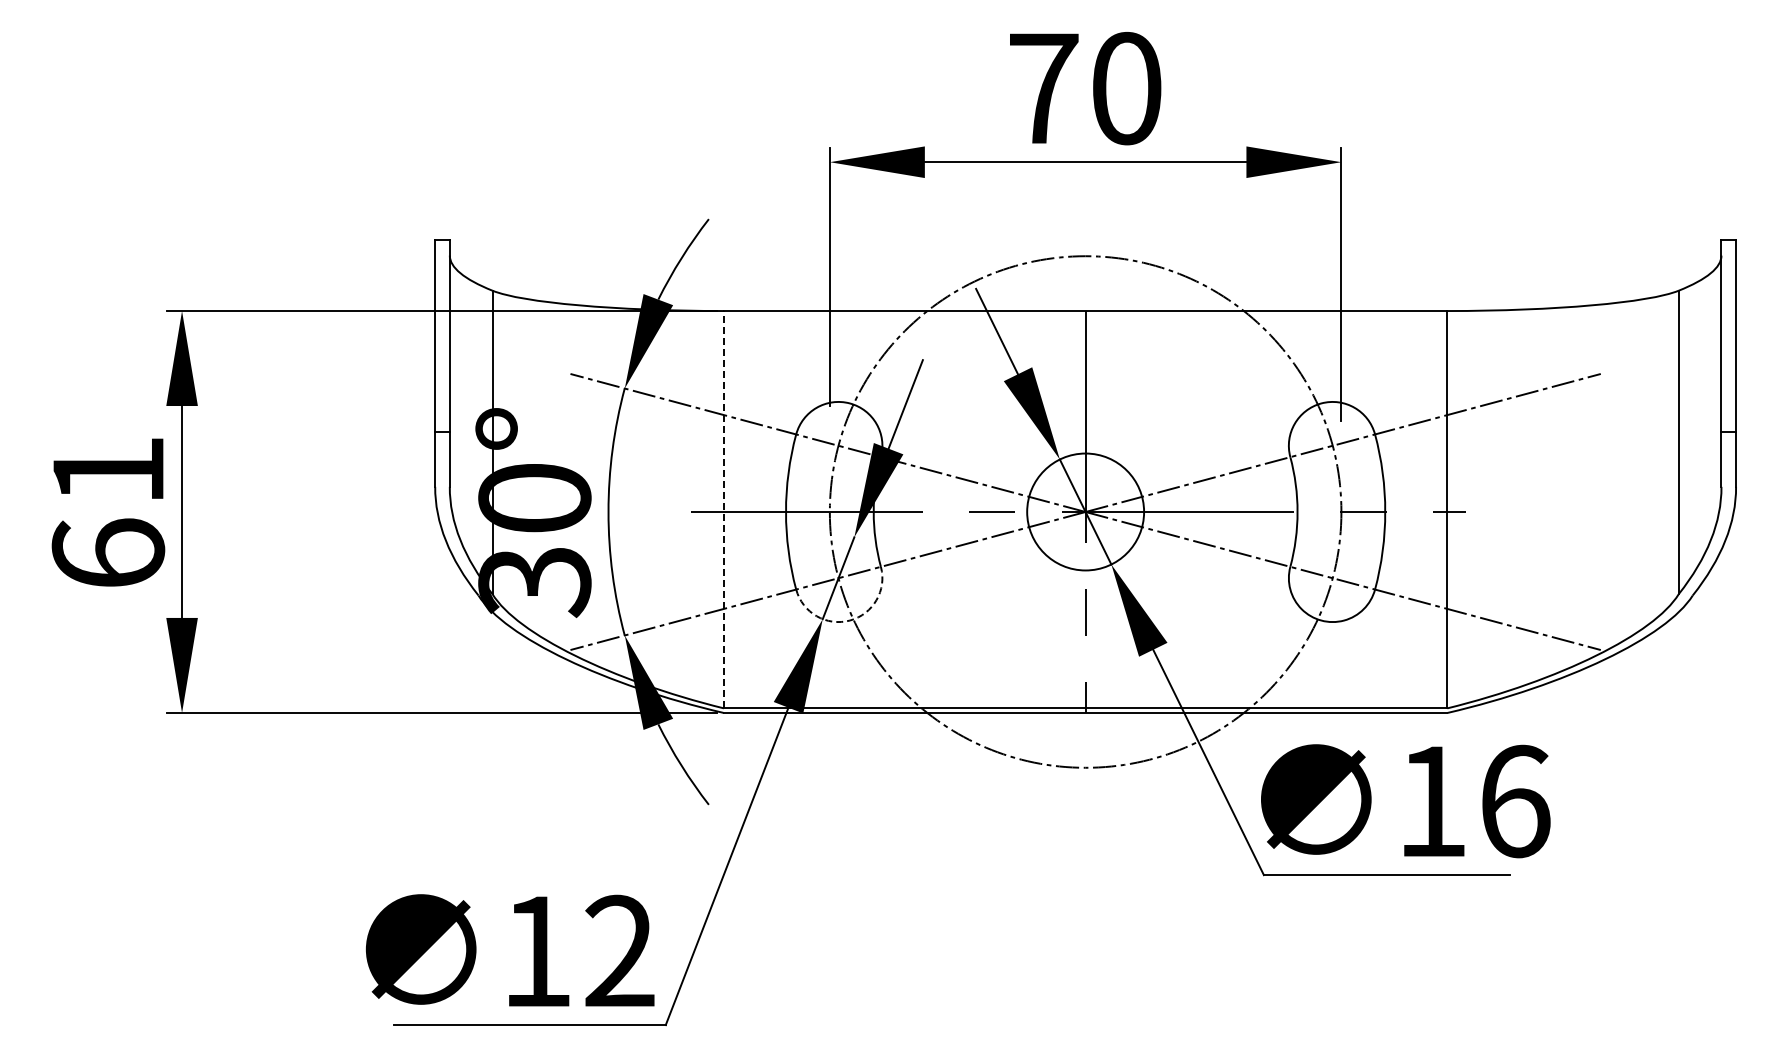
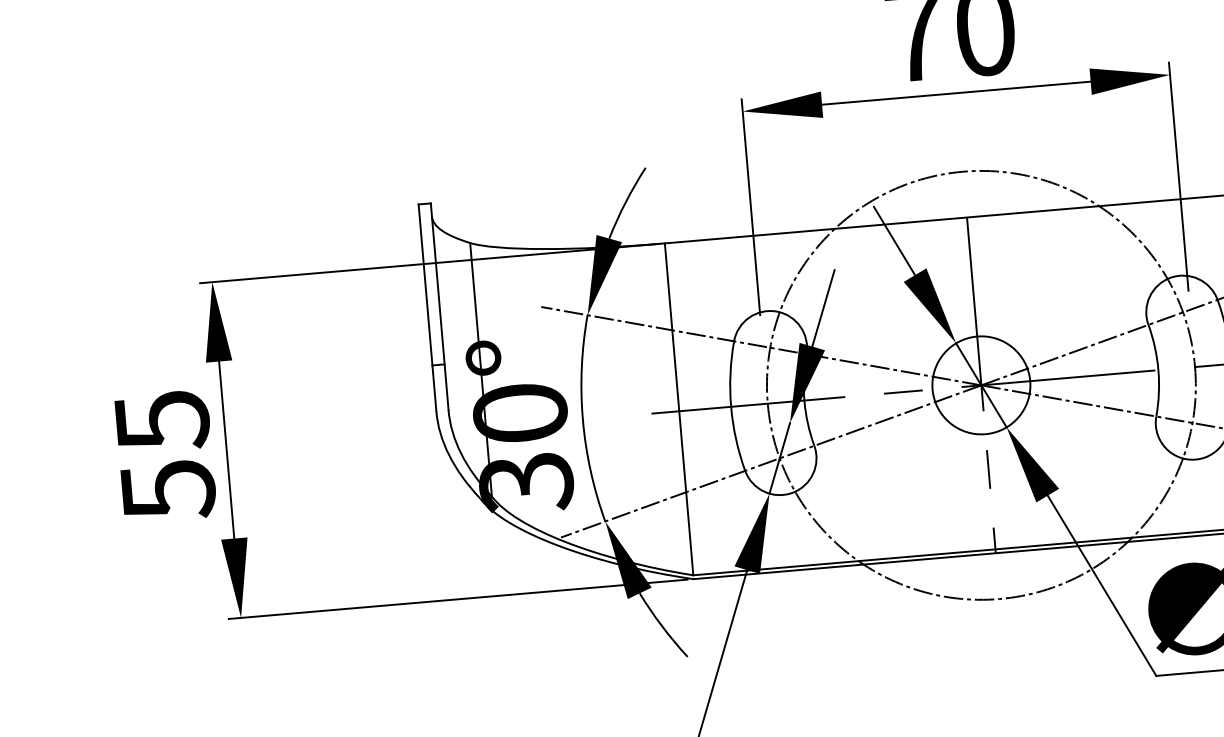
line: (723, 509) -> (678, 409), dashed -> solid
text: (108, 513) -> (165, 456), 61 -> 55
arc: (849, 620) -> (791, 492), dashed -> solid

